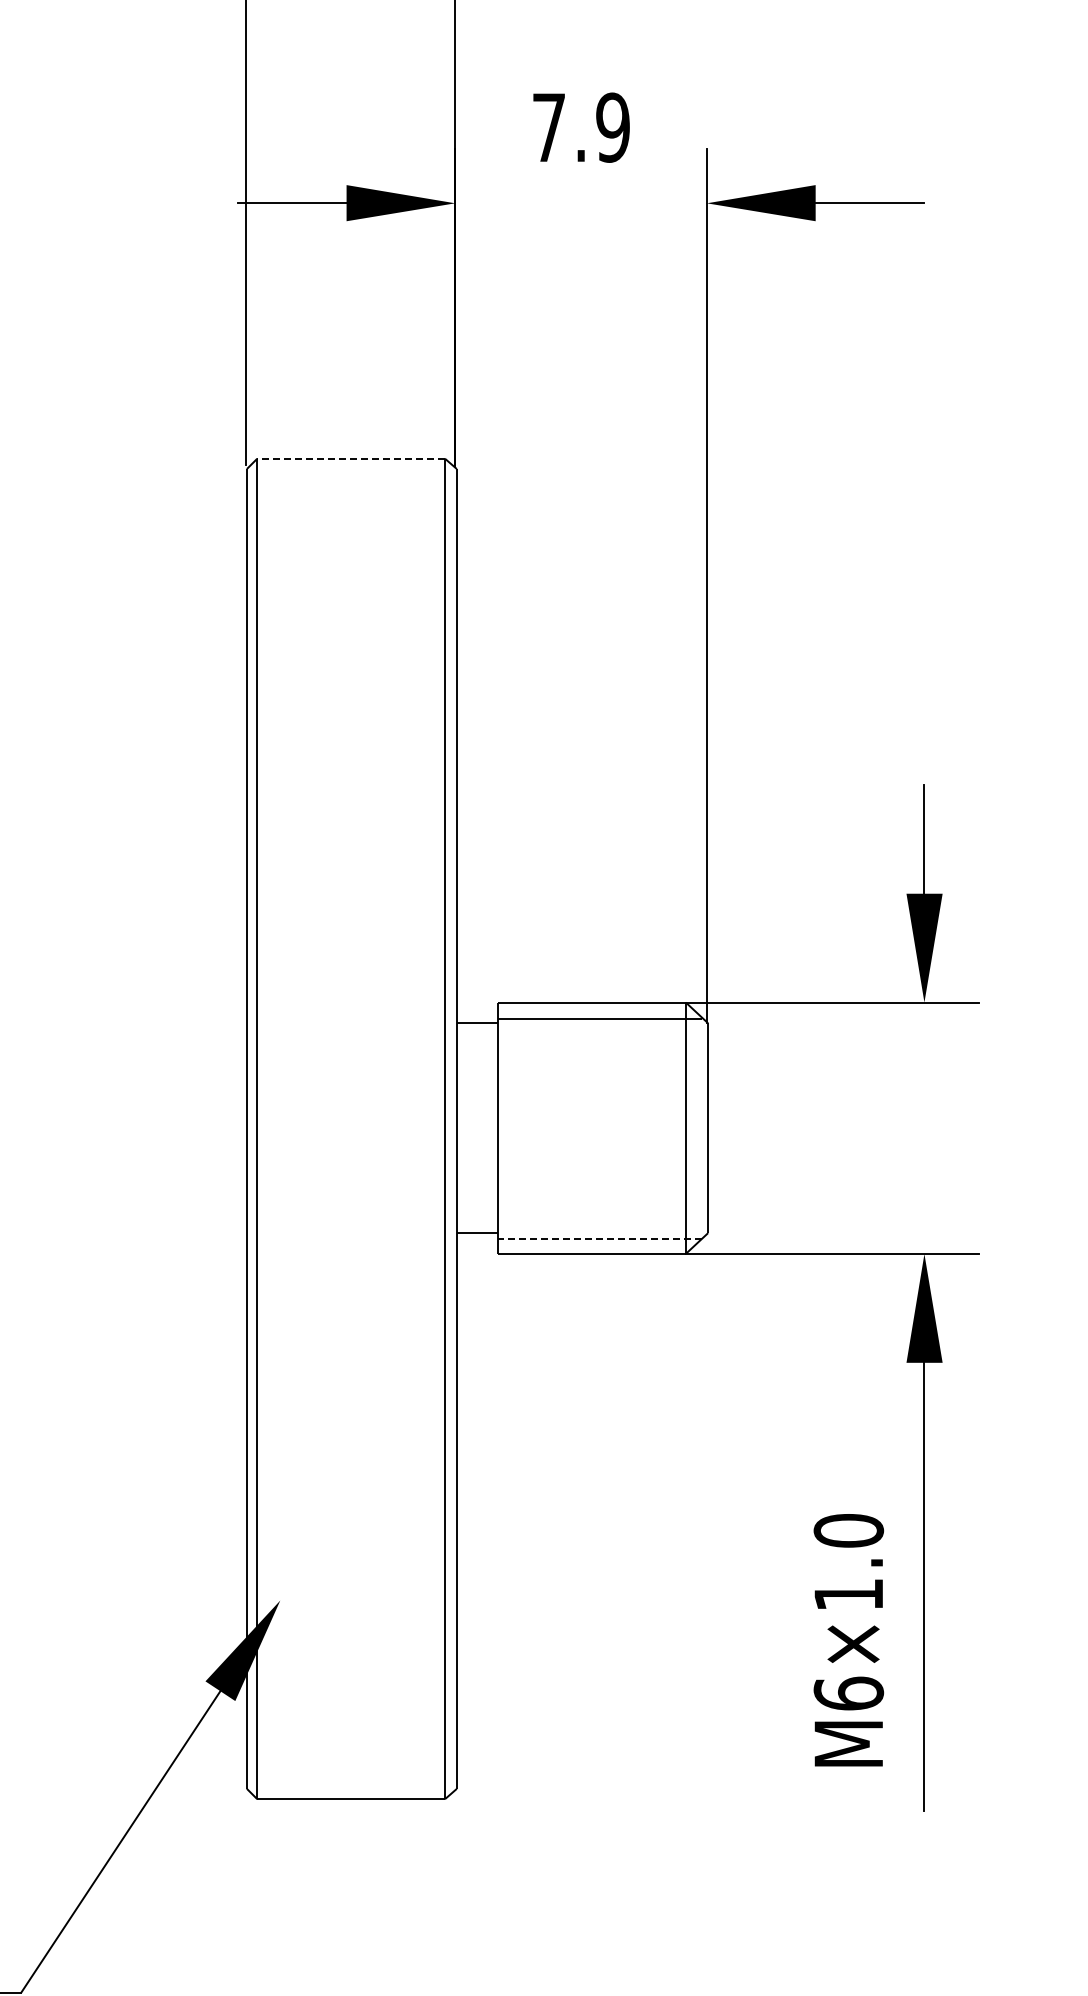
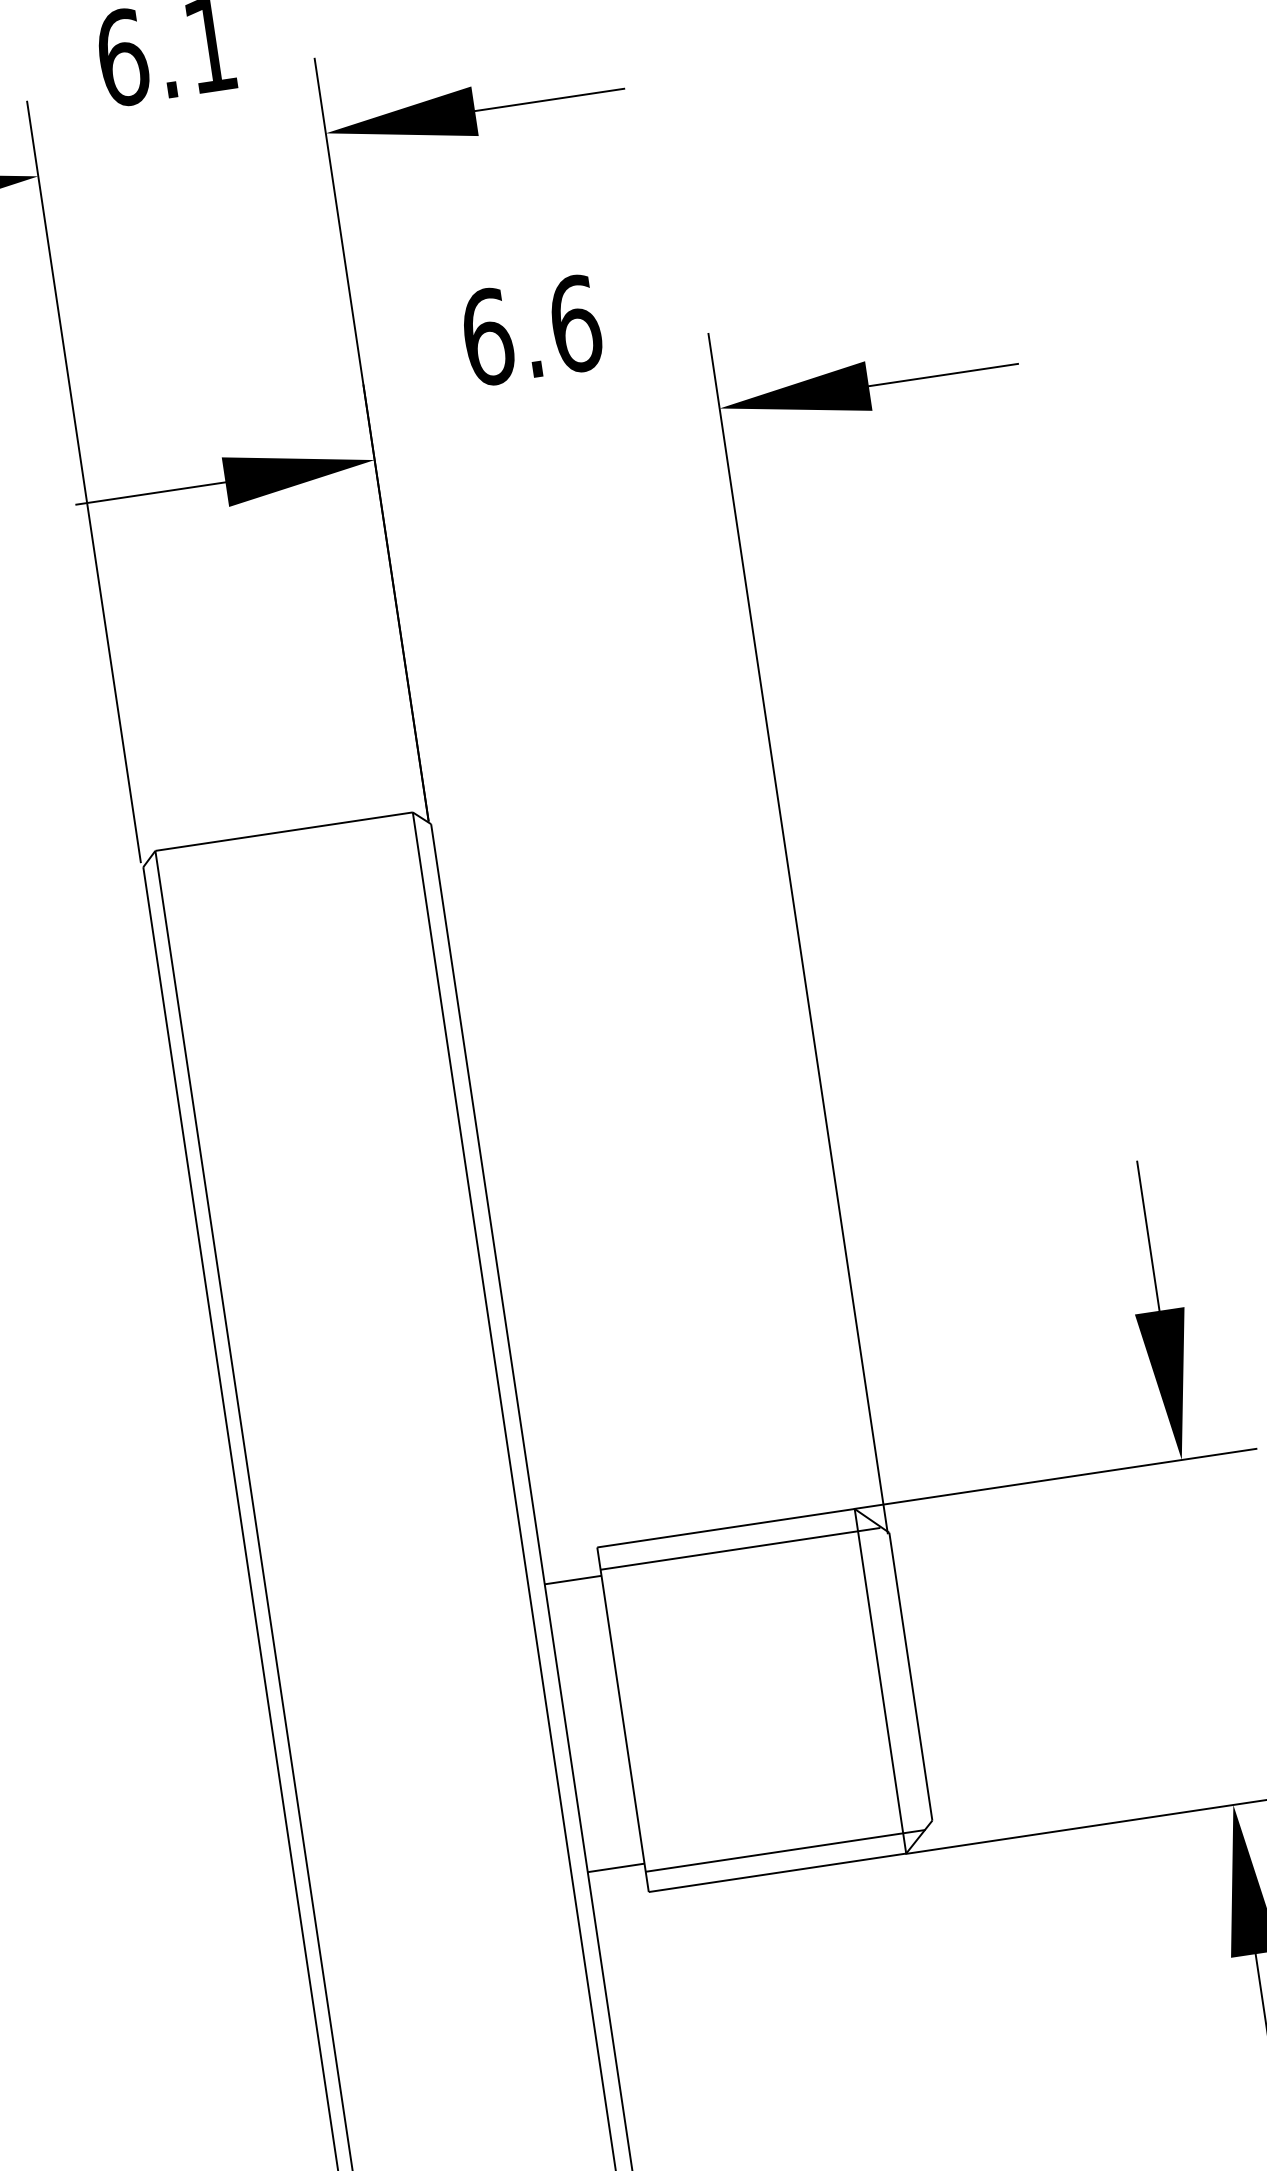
text: (581, 127) -> (532, 330), 7.9 -> 6.6
line: (351, 458) -> (284, 831), dashed -> solid
line: (600, 1239) -> (786, 1851), dashed -> solid

